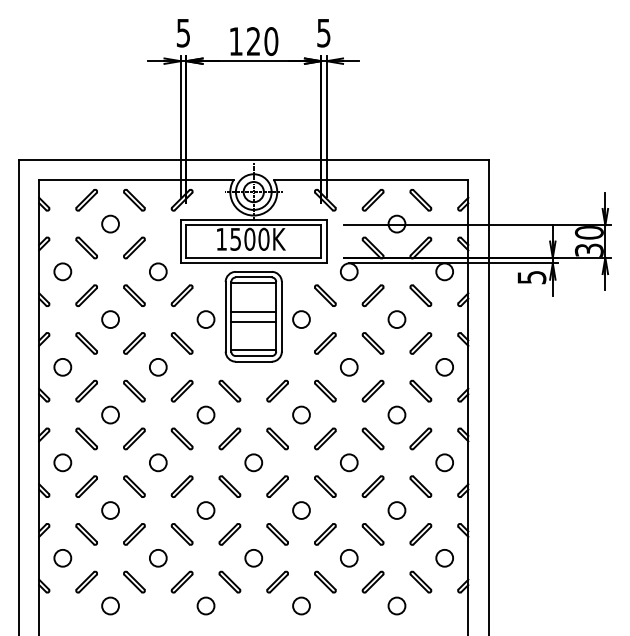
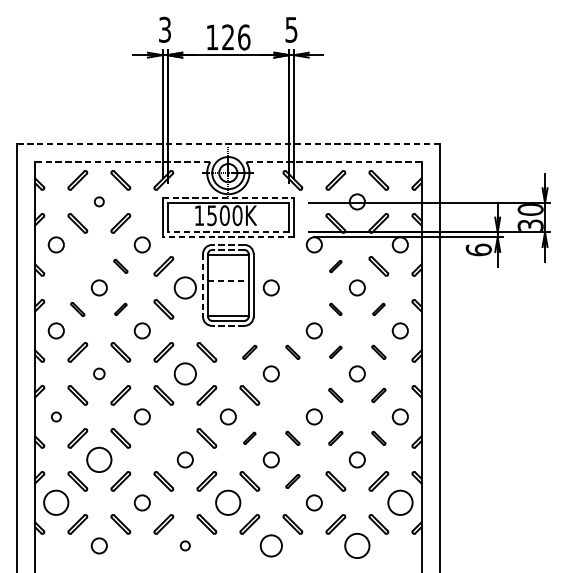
text: (183, 32) -> (165, 29), 5 -> 3
text: (271, 41) -> (244, 37), 120 -> 126
line: (253, 159) -> (228, 143), solid -> dashed
line: (136, 179) -> (122, 161), solid -> dashed
line: (370, 179) -> (333, 161), solid -> dashed
line: (254, 219) -> (229, 197), solid -> dashed
circle: (110, 223) -> (99, 201), size x0.6
line: (253, 257) -> (228, 232), solid -> dashed
line: (253, 263) -> (228, 237), solid -> dashed
line: (253, 271) -> (228, 244), solid -> dashed
line: (253, 277) -> (228, 250), solid -> dashed
text: (531, 277) -> (478, 250), 5 -> 6
part: (86, 295) -> (77, 266), removed
part: (134, 295) -> (120, 266), size x0.7
part: (325, 295) -> (292, 266), removed
part: (372, 295) -> (335, 266), size x0.6
line: (254, 311) -> (229, 280), solid -> dashed
line: (225, 316) -> (202, 285), solid -> dashed
circle: (205, 319) -> (184, 287), size x1.4
line: (253, 321) -> (228, 289), removed
part: (86, 343) -> (77, 309), size x0.7
part: (134, 343) -> (120, 309), size x0.6
part: (325, 343) -> (292, 309), removed
part: (372, 343) -> (335, 309), size x0.6
part: (420, 343) -> (378, 309), size x0.6
line: (253, 361) -> (228, 325), solid -> dashed
part: (277, 390) -> (249, 351), size x0.7
part: (325, 390) -> (292, 351), size x0.7
part: (372, 390) -> (335, 351), size x0.6
part: (420, 390) -> (378, 351), size x0.7
circle: (110, 414) -> (99, 373), size x0.7
circle: (205, 414) -> (184, 373), size x1.4
part: (325, 438) -> (292, 395), removed
part: (372, 438) -> (335, 395), size x0.7
part: (420, 438) -> (378, 395), size x0.7
circle: (62, 462) -> (56, 416), size x0.6
part: (181, 486) -> (163, 438), removed
part: (277, 486) -> (249, 438), size x0.6
part: (325, 486) -> (292, 438), size x0.7
part: (372, 486) -> (335, 438), size x0.7
part: (420, 486) -> (378, 438), size x0.7
circle: (110, 510) -> (99, 459), size x1.6
part: (325, 534) -> (292, 481), size x0.7
circle: (62, 558) -> (56, 503), size x1.6
circle: (253, 558) -> (228, 503), size x1.6
circle: (444, 558) -> (400, 503), size x1.6
circle: (205, 605) -> (184, 545), size x0.6
circle: (301, 605) -> (271, 545), size x1.4
circle: (396, 605) -> (356, 545), size x1.6

